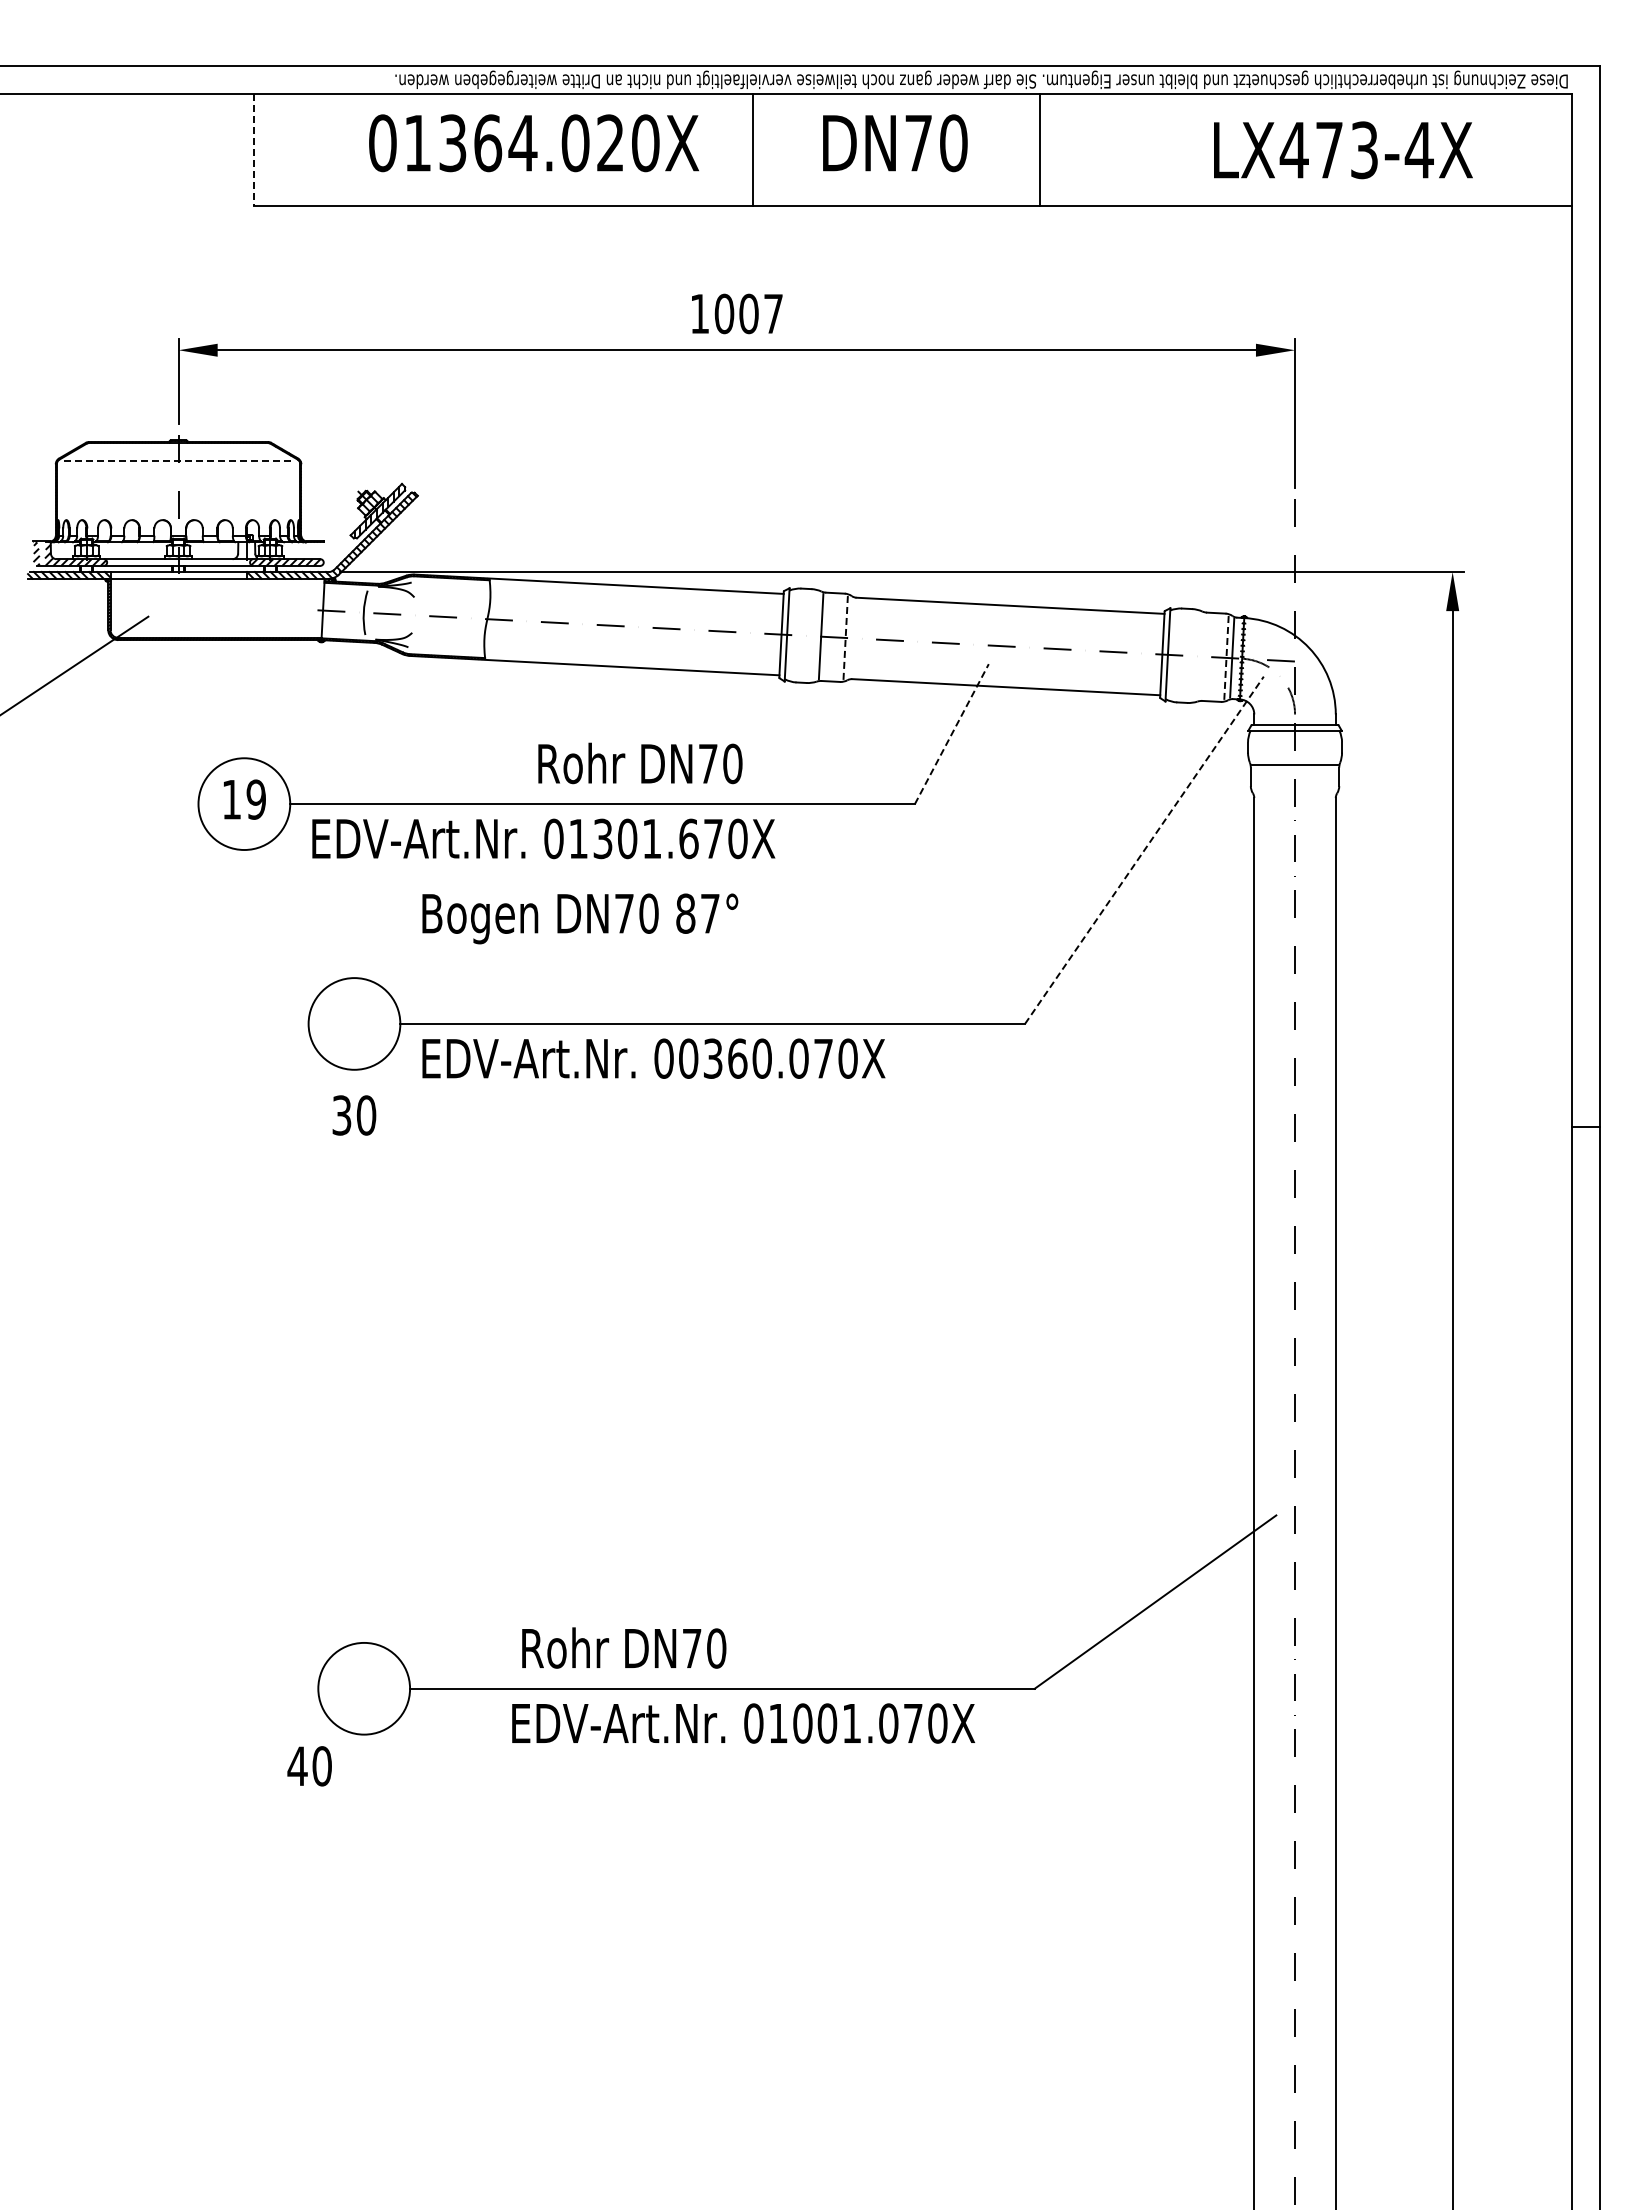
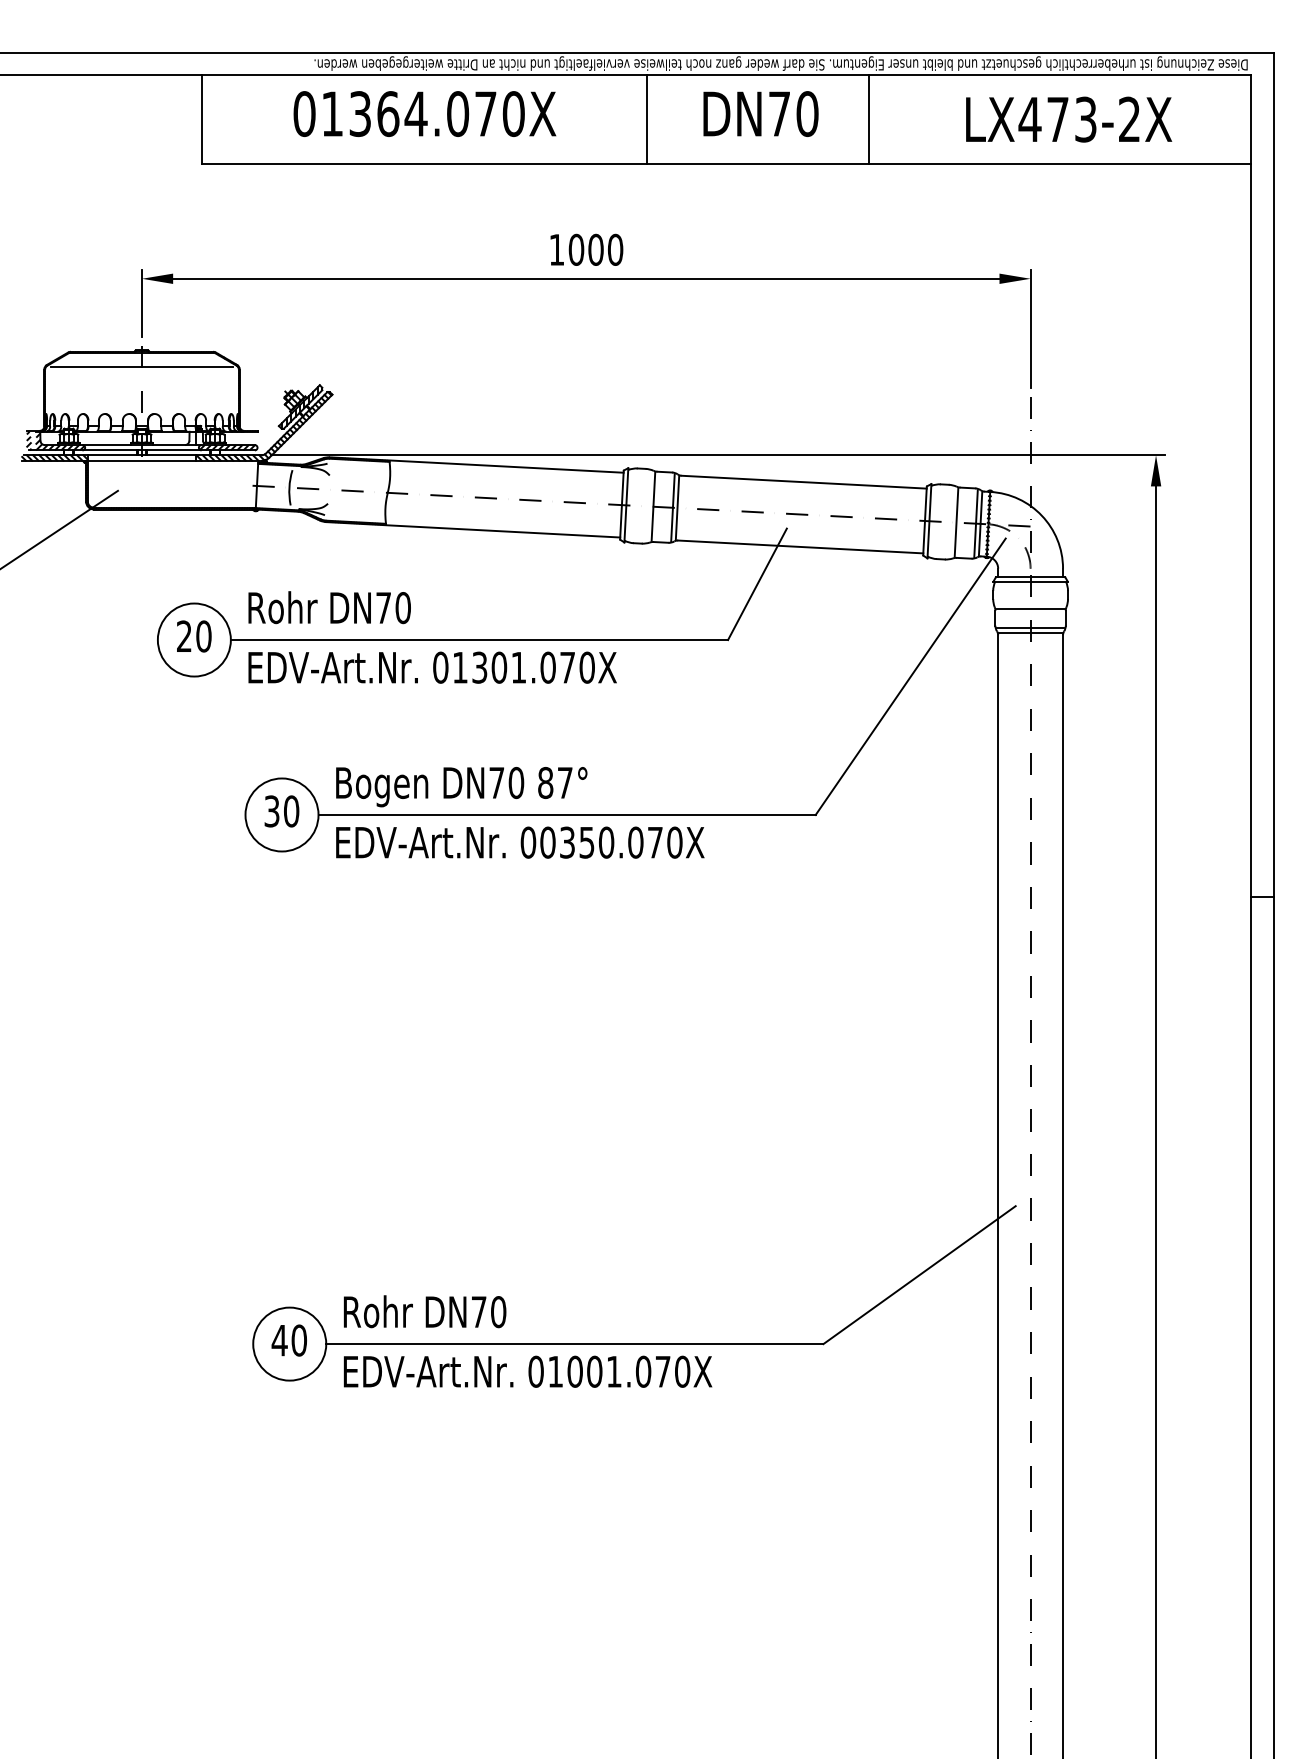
text: (610, 142) -> (485, 113), 01364.020X -> 01364.070X
text: (895, 143) -> (761, 114), moved
line: (752, 149) -> (646, 119), moved
line: (1039, 149) -> (868, 119), moved
text: (1418, 149) -> (1128, 119), LX473-4X -> LX473-2X
line: (254, 150) -> (202, 119), dashed -> solid
text: (773, 313) -> (615, 249), 1007 -> 1000
line: (178, 460) -> (141, 366), dashed -> solid
line: (845, 637) -> (672, 507), dashed -> solid
line: (851, 637) -> (677, 507), added
line: (1201, 656) -> (956, 522), added
line: (1226, 657) -> (976, 523), dashed -> solid
line: (952, 733) -> (757, 583), dashed -> solid
text: (640, 763) -> (329, 607), moved
line: (1295, 789) -> (1030, 628), added
line: (1294, 795) -> (1030, 633), added
text: (244, 799) -> (194, 636), 19 -> 20
text: (688, 838) -> (547, 667), 01301.670X -> 01301.070X
line: (1144, 850) -> (910, 676), dashed -> solid
text: (580, 918) -> (461, 786), moved
text: (737, 1058) -> (586, 842), 00360.070X -> 00350.070X
text: (354, 1115) -> (282, 811), moved
text: (624, 1647) -> (425, 1311), moved
text: (743, 1723) -> (527, 1371), moved
text: (309, 1766) -> (289, 1340), moved

